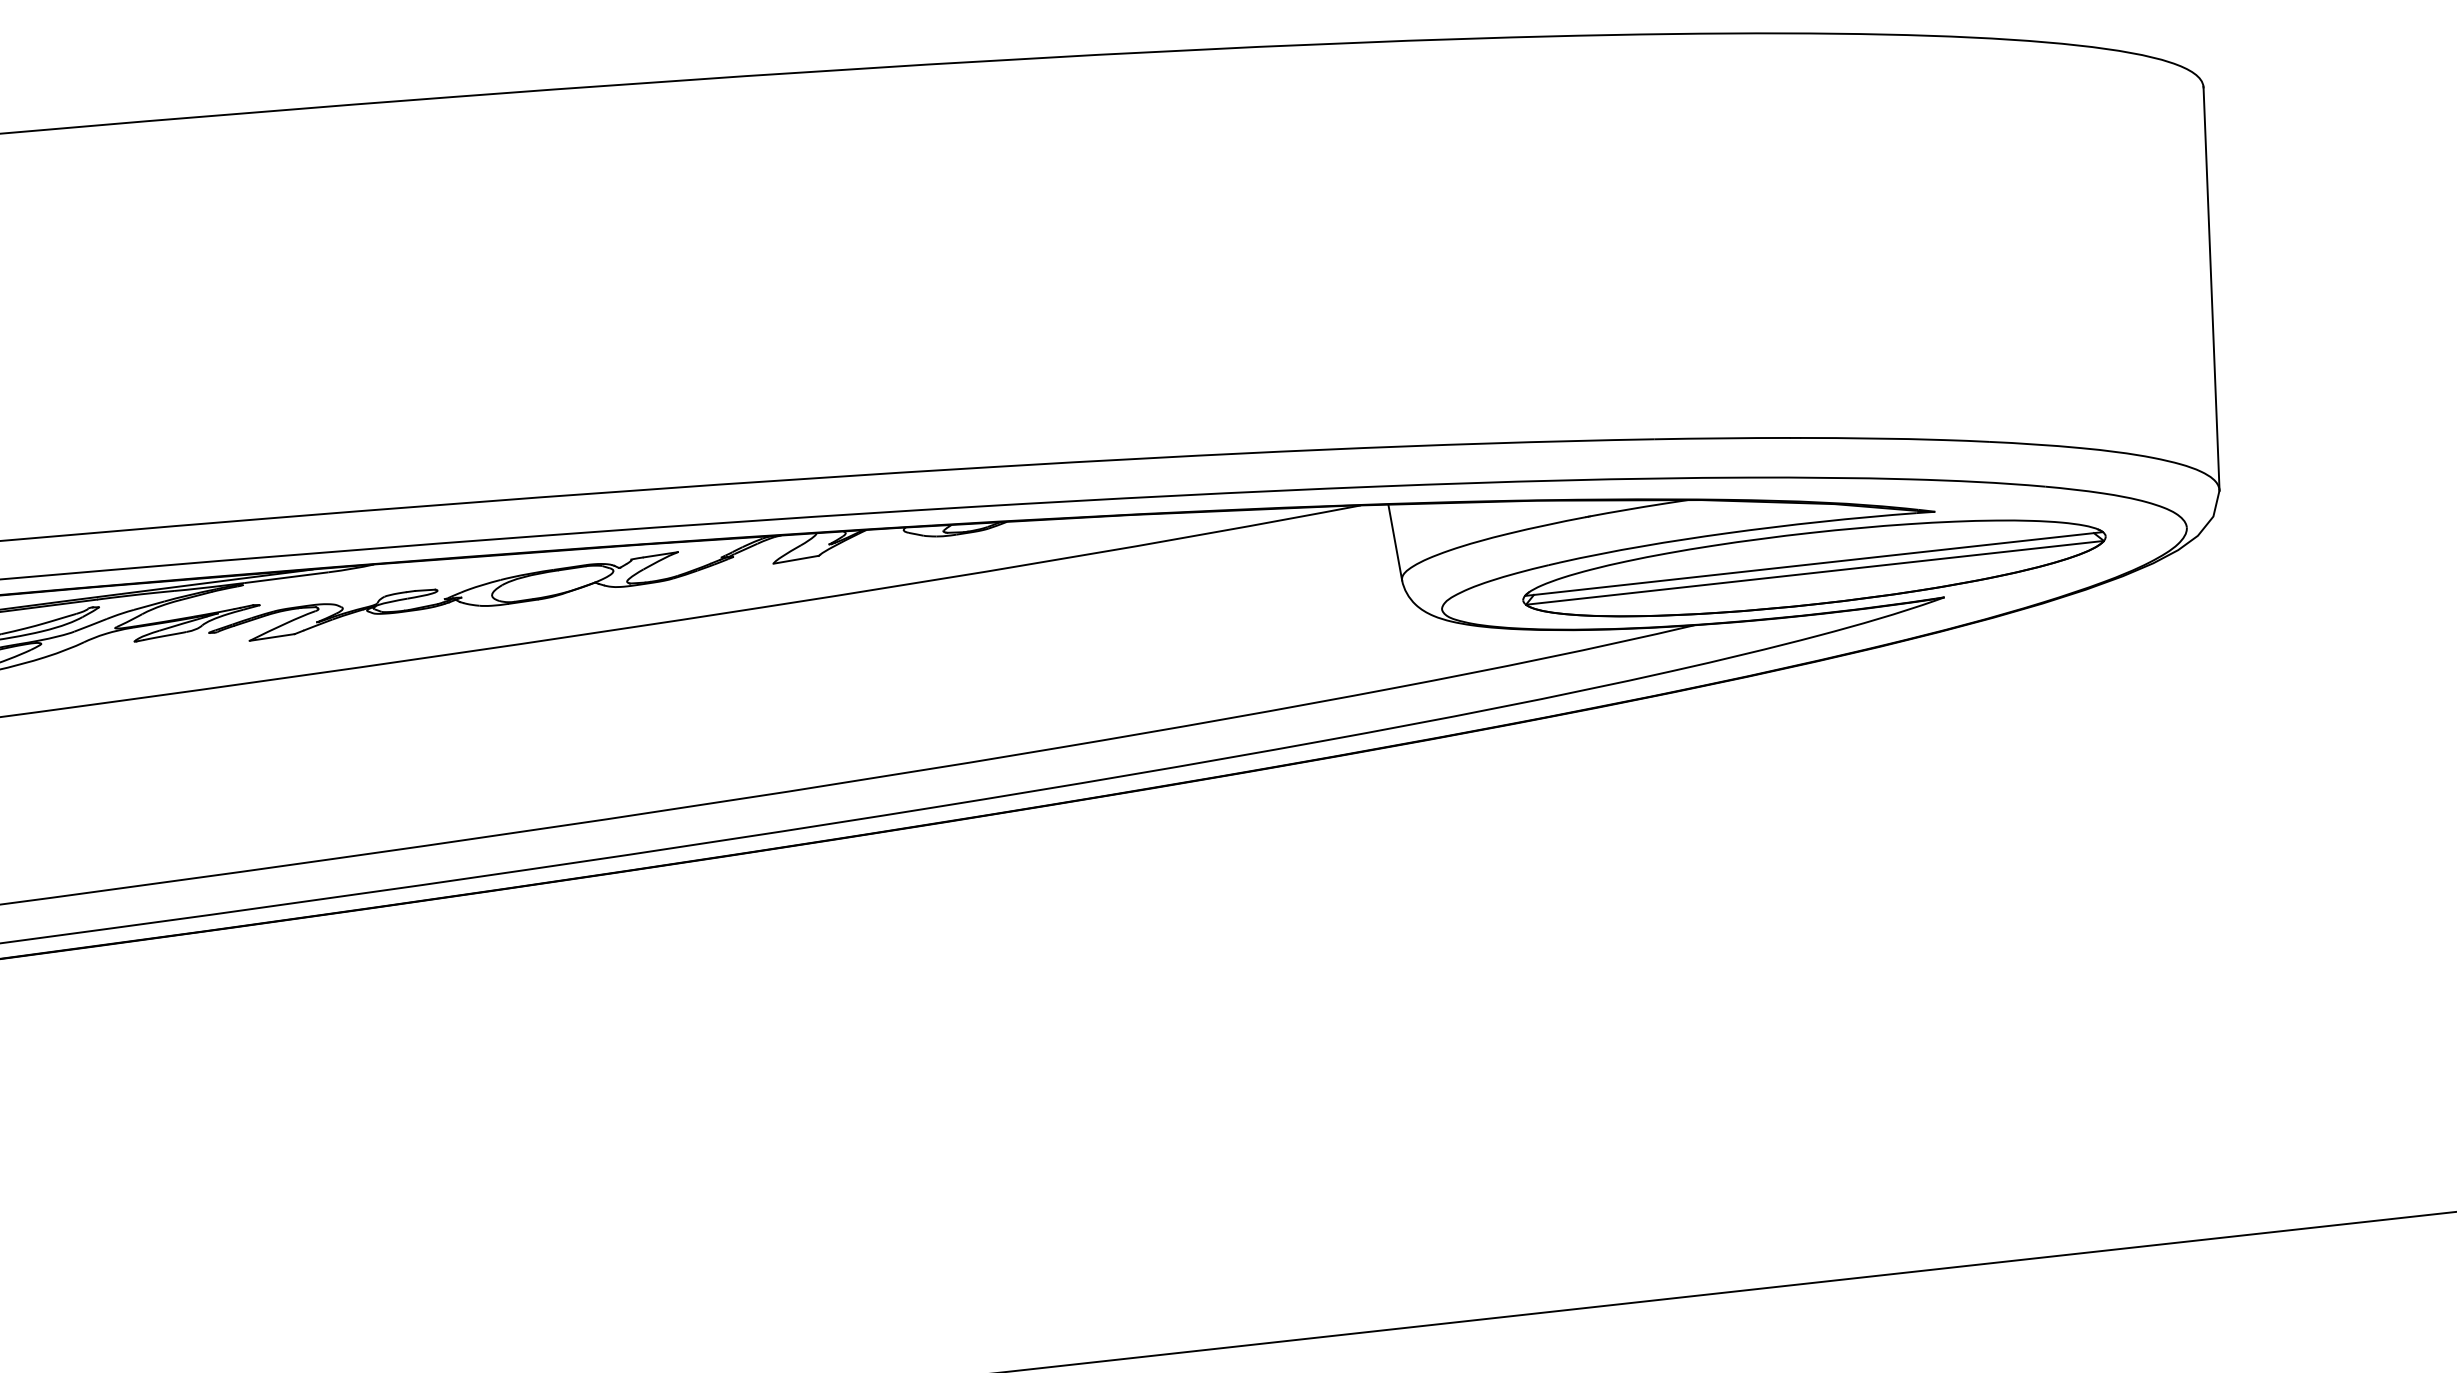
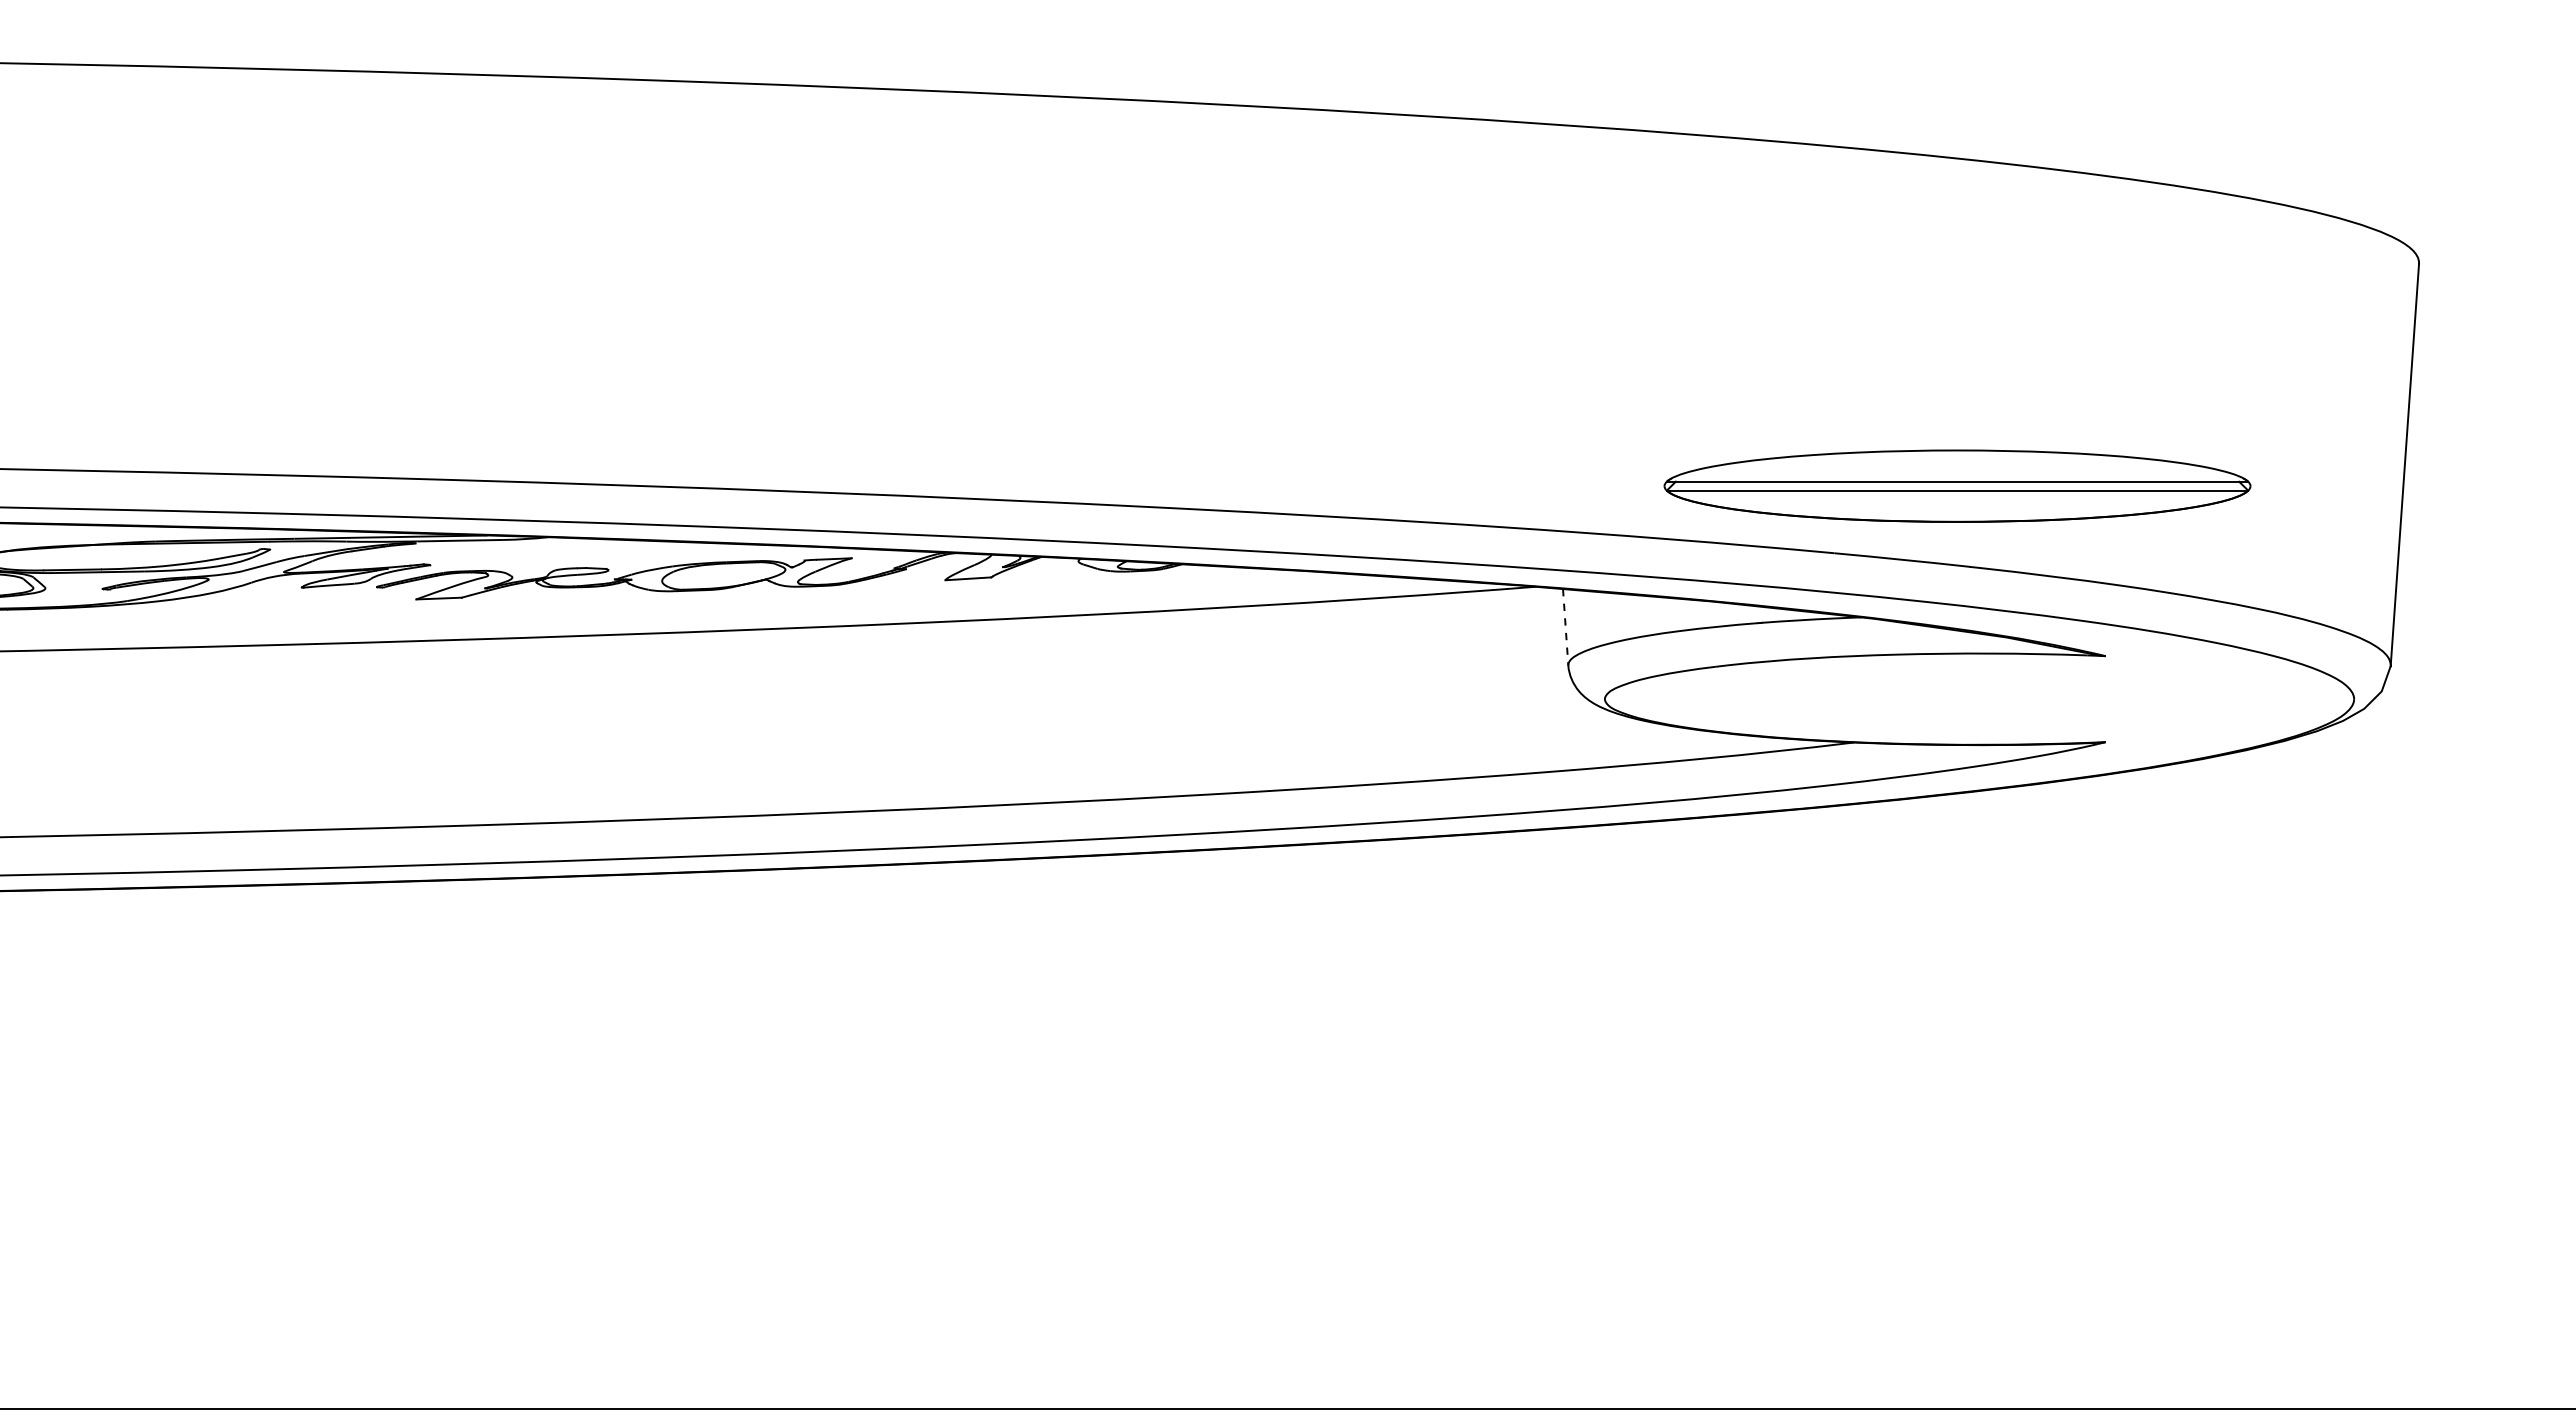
line: (1395, 542) -> (1565, 627), solid -> dashed
part: (1814, 567) -> (1957, 485), moved

